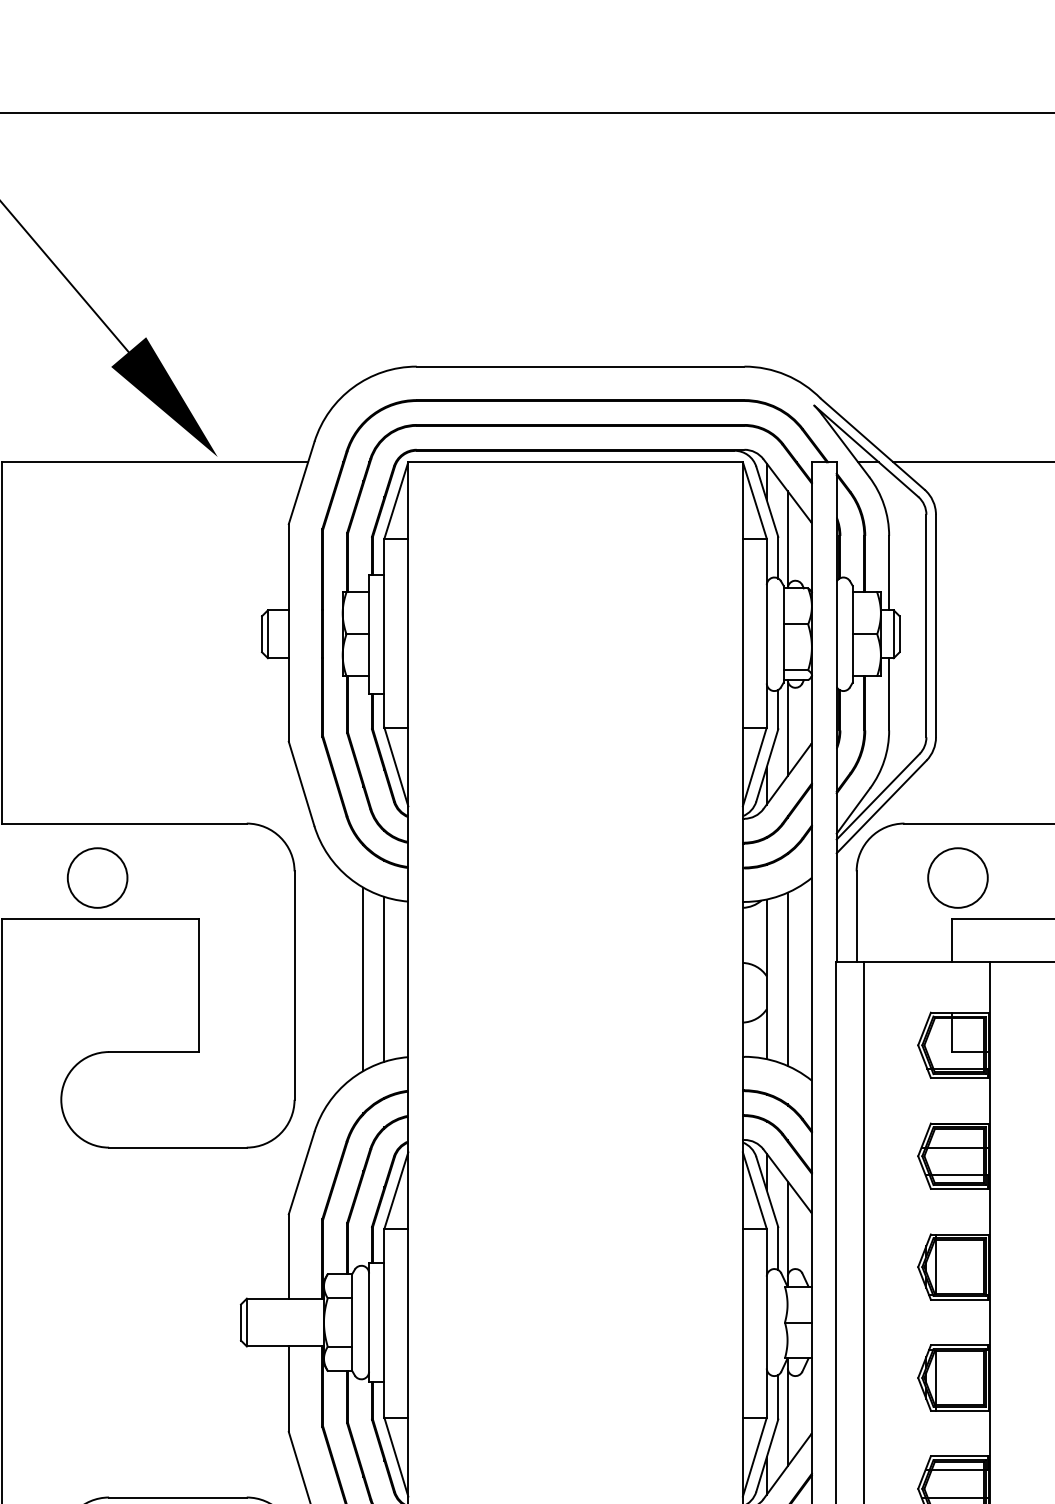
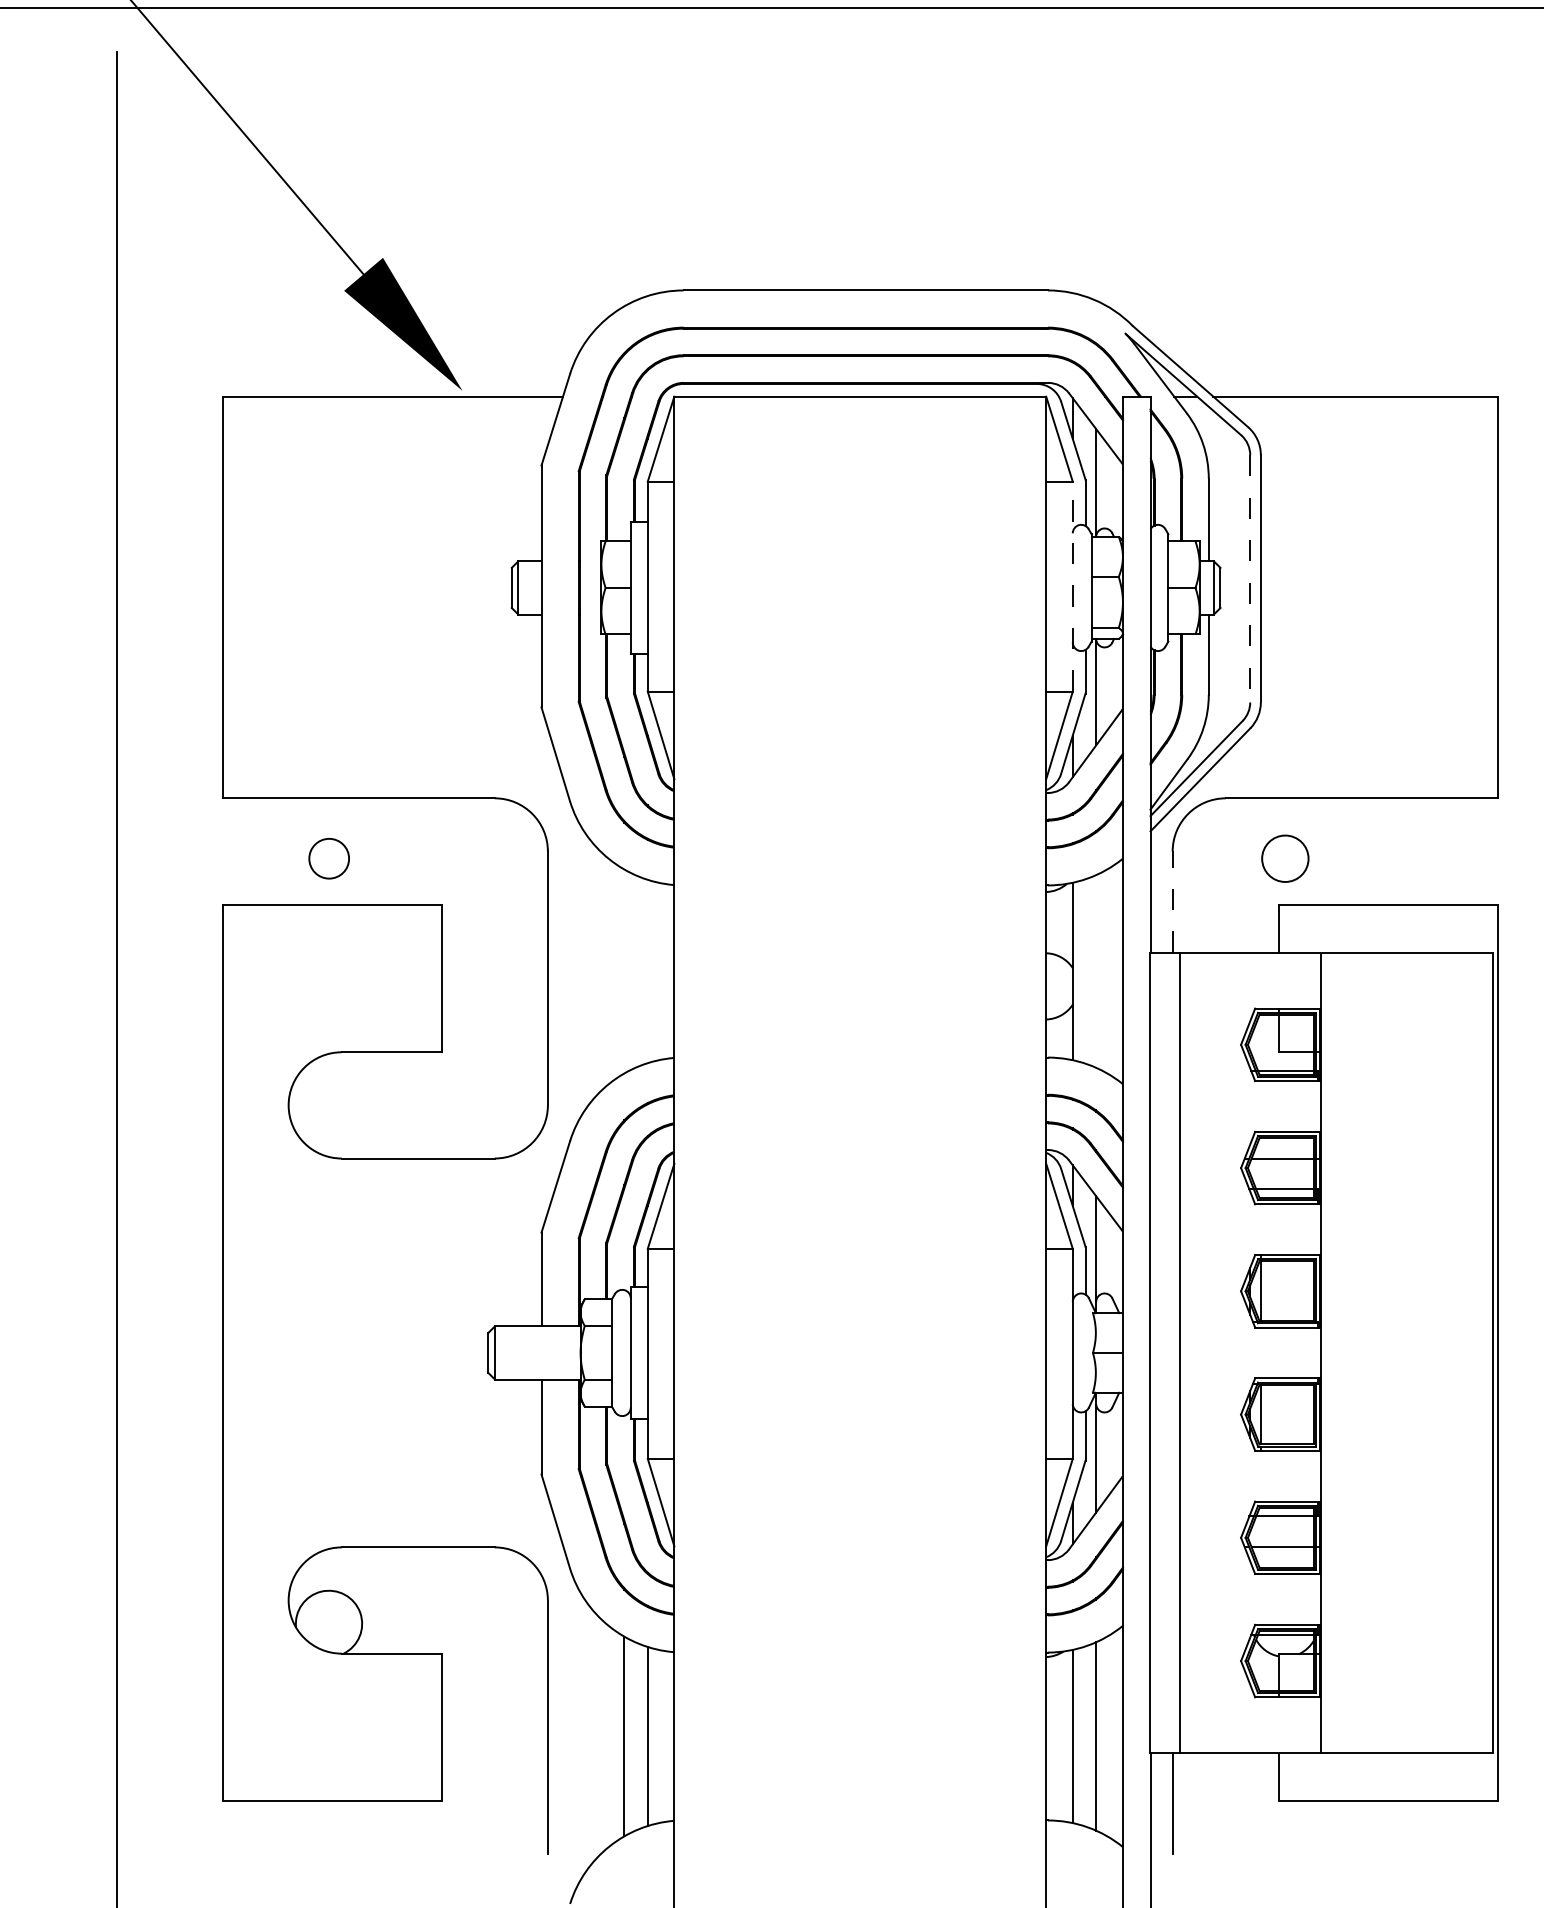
line: (926, 625) -> (1250, 578), solid -> dashed
line: (766, 632) -> (1072, 586), solid -> dashed
circle: (98, 877) -> (329, 858), size x0.6
circle: (958, 877) -> (1285, 858), size x0.7
line: (856, 917) -> (1172, 902), solid -> dashed
line: (363, 979) -> (624, 971), removed
line: (384, 979) -> (647, 971), removed
line: (788, 979) -> (1096, 971), removed

